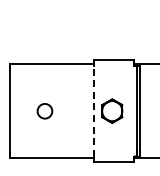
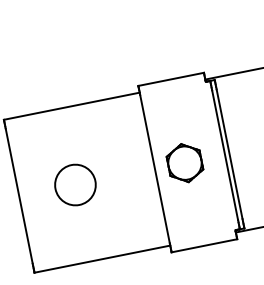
circle: (44, 111) -> (74, 185), size x1.67
line: (93, 111) -> (154, 169), dashed -> solid

